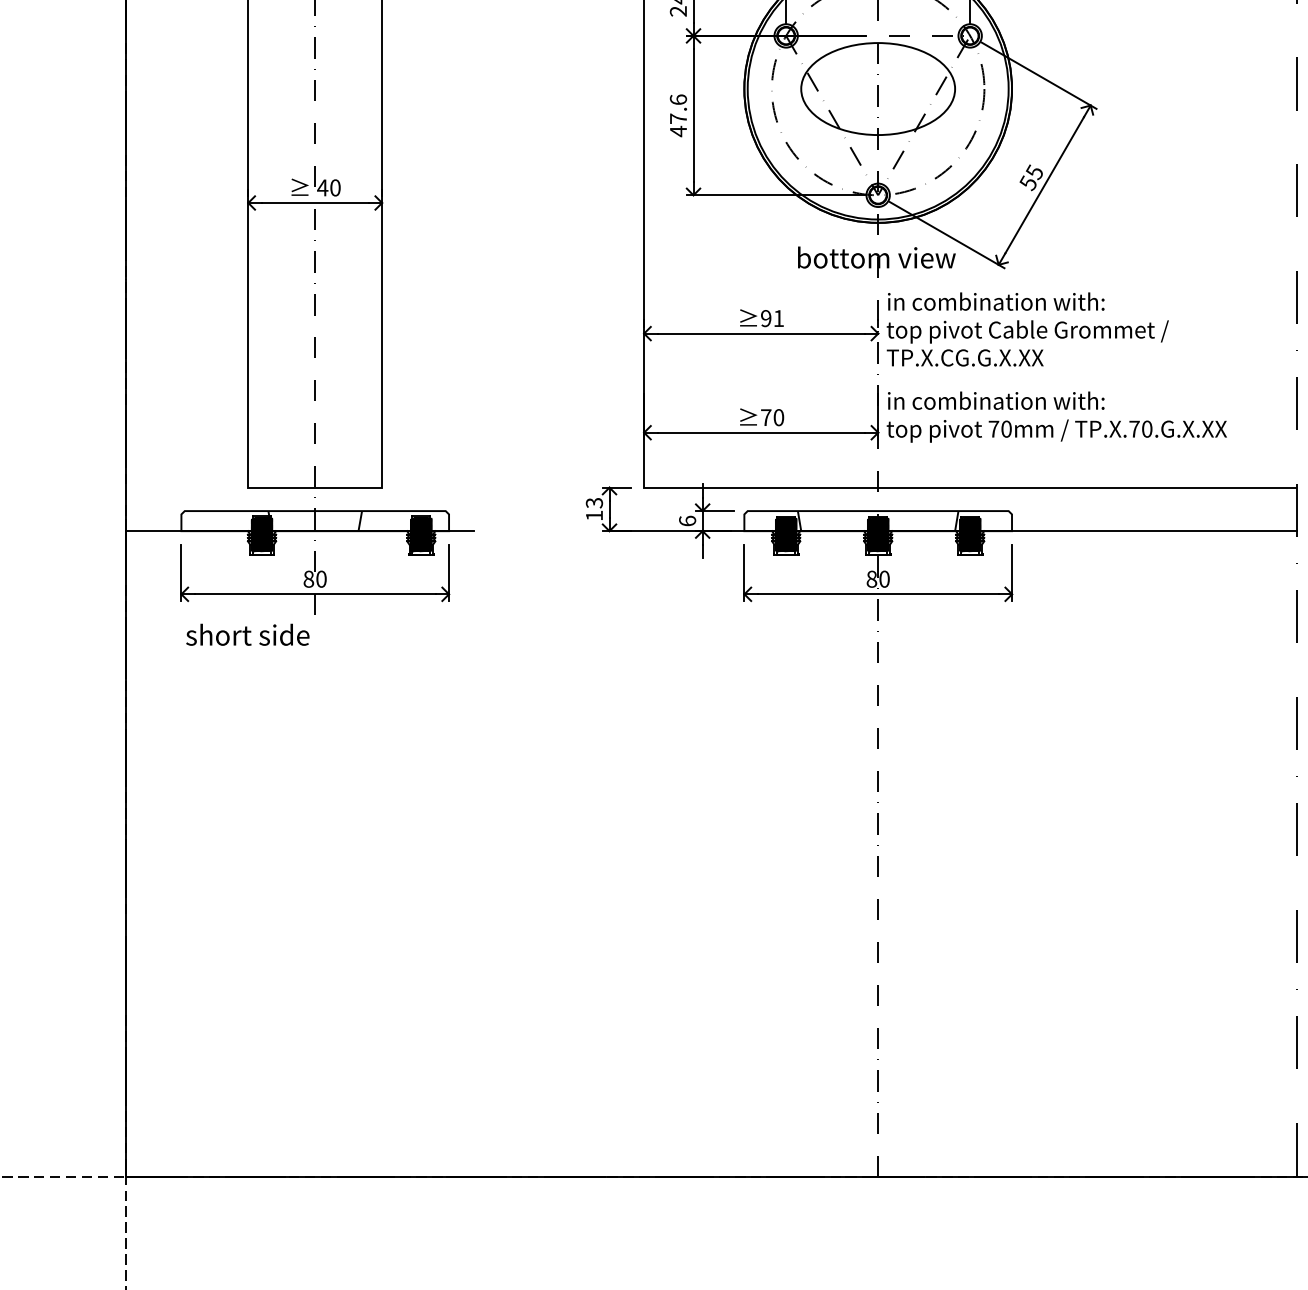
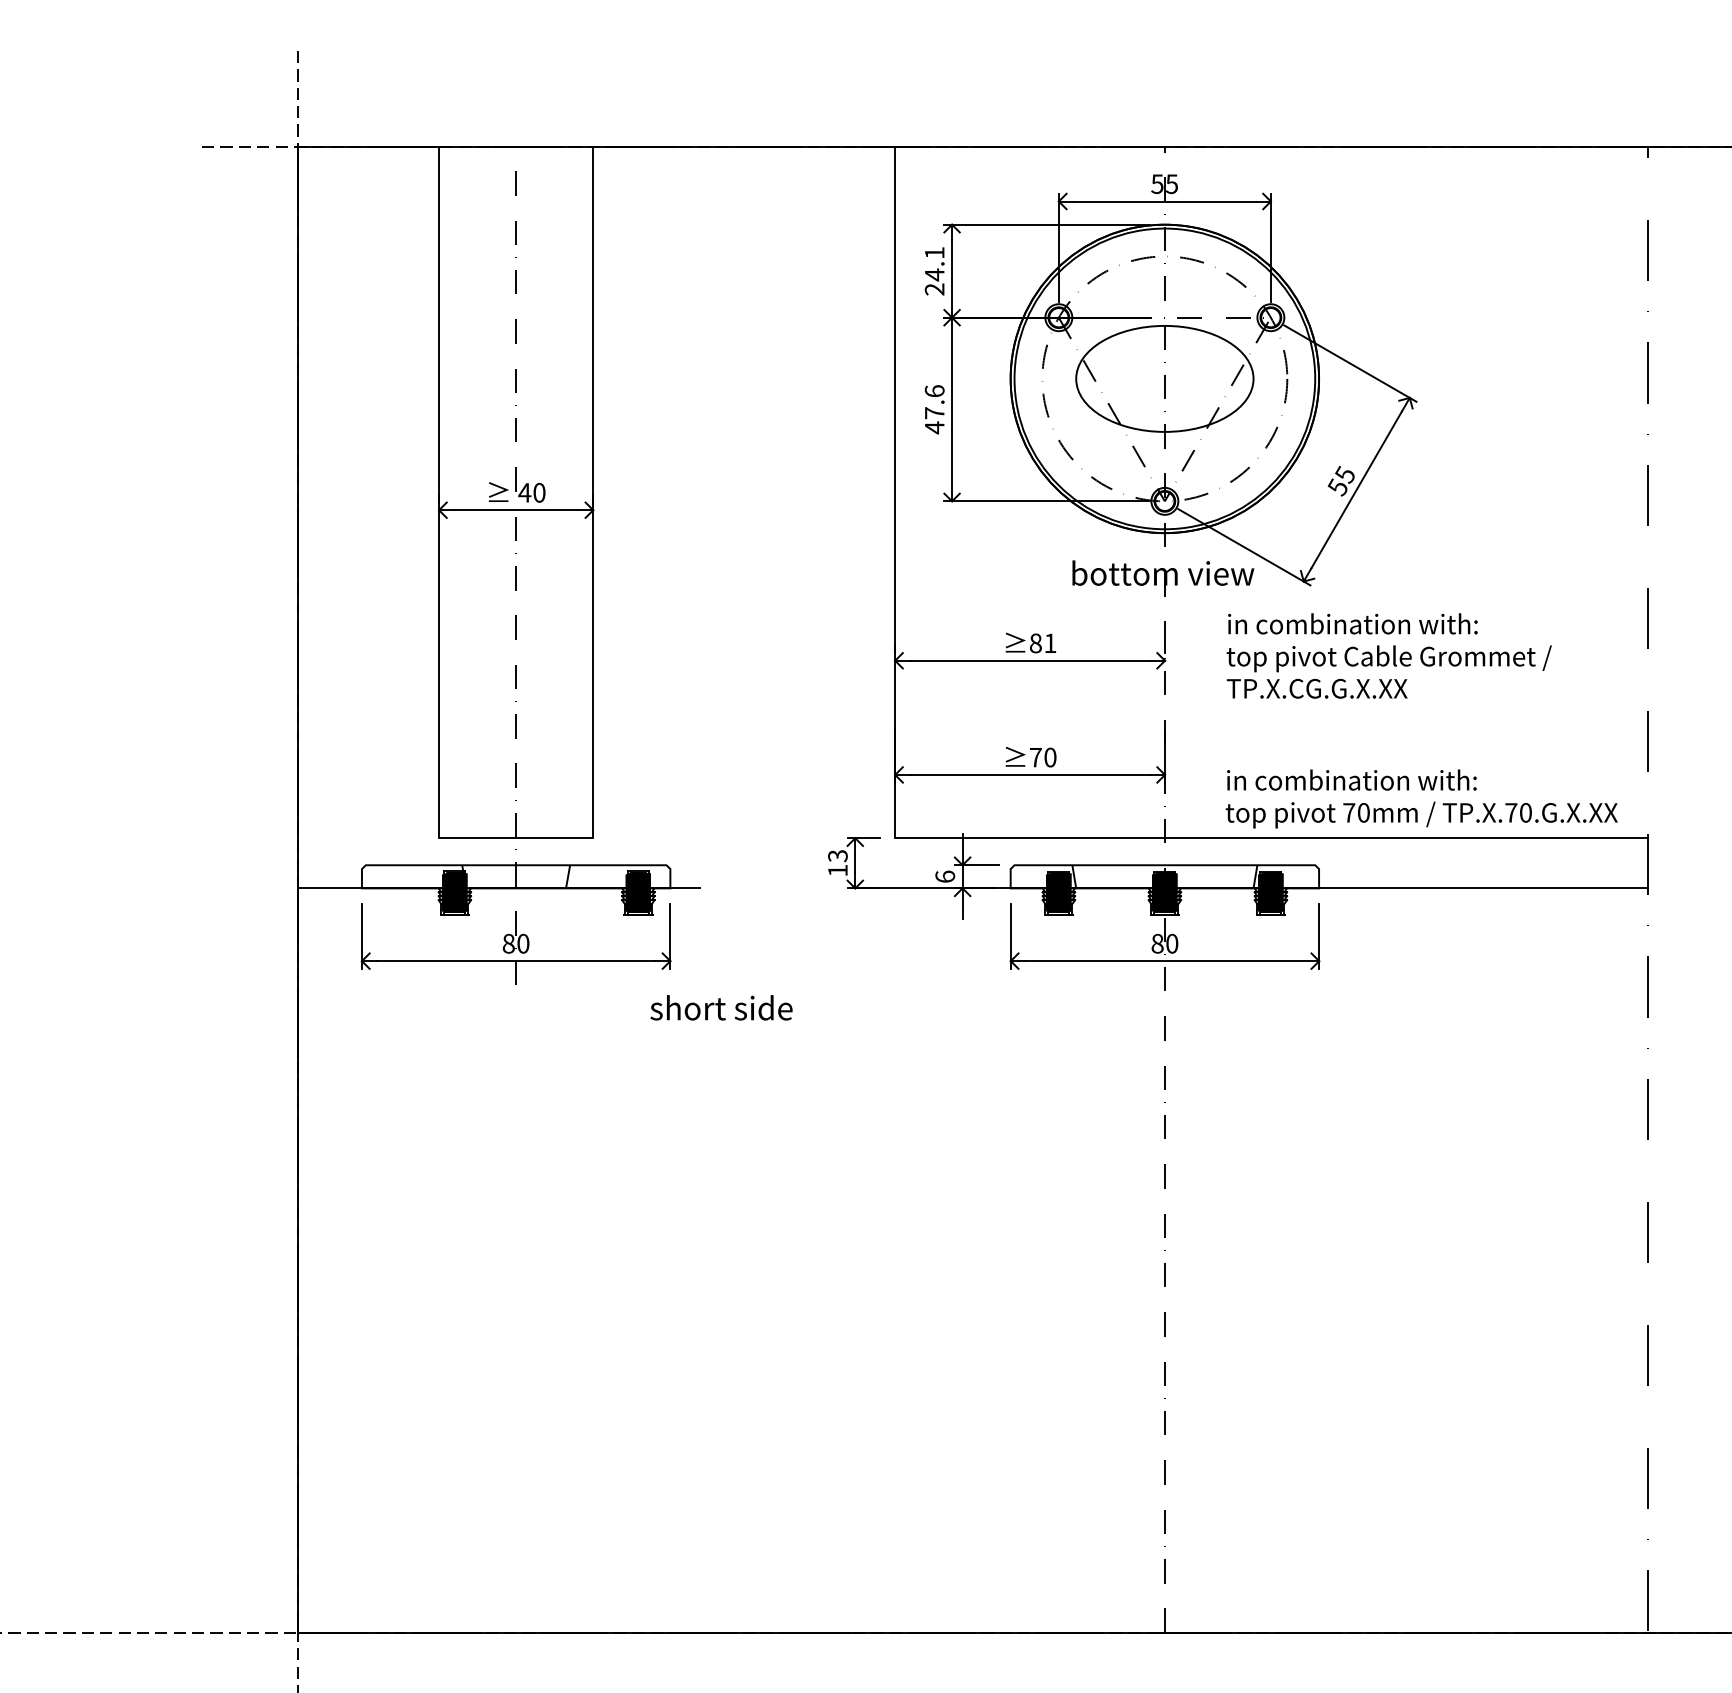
text: (765, 318) -> (1035, 643), 91 -> 81
text: (1027, 329) -> (1388, 655), moved
text: (1056, 416) -> (1421, 798), moved
text: (247, 634) -> (721, 1007), moved

